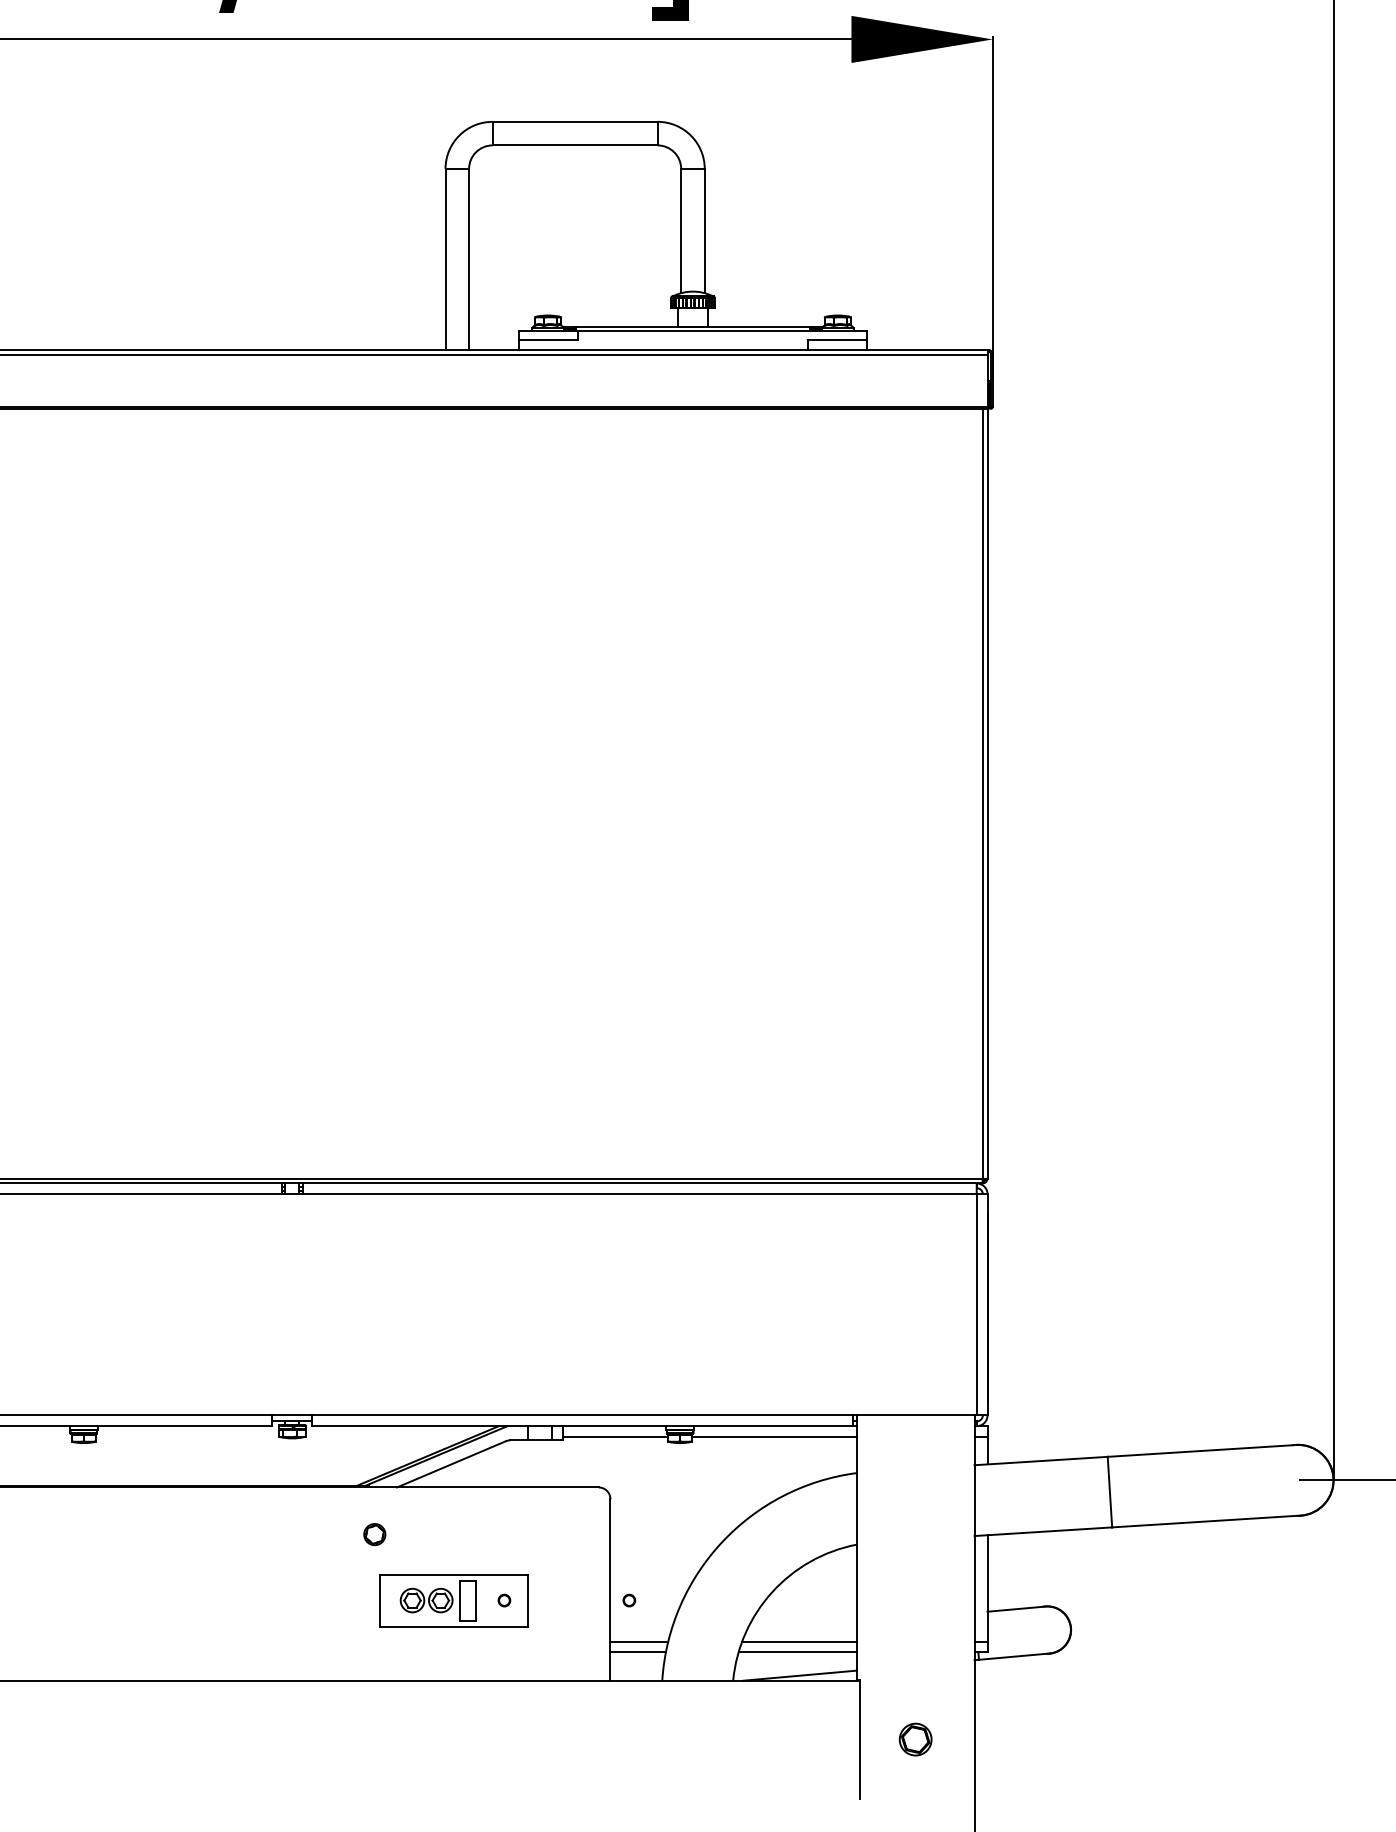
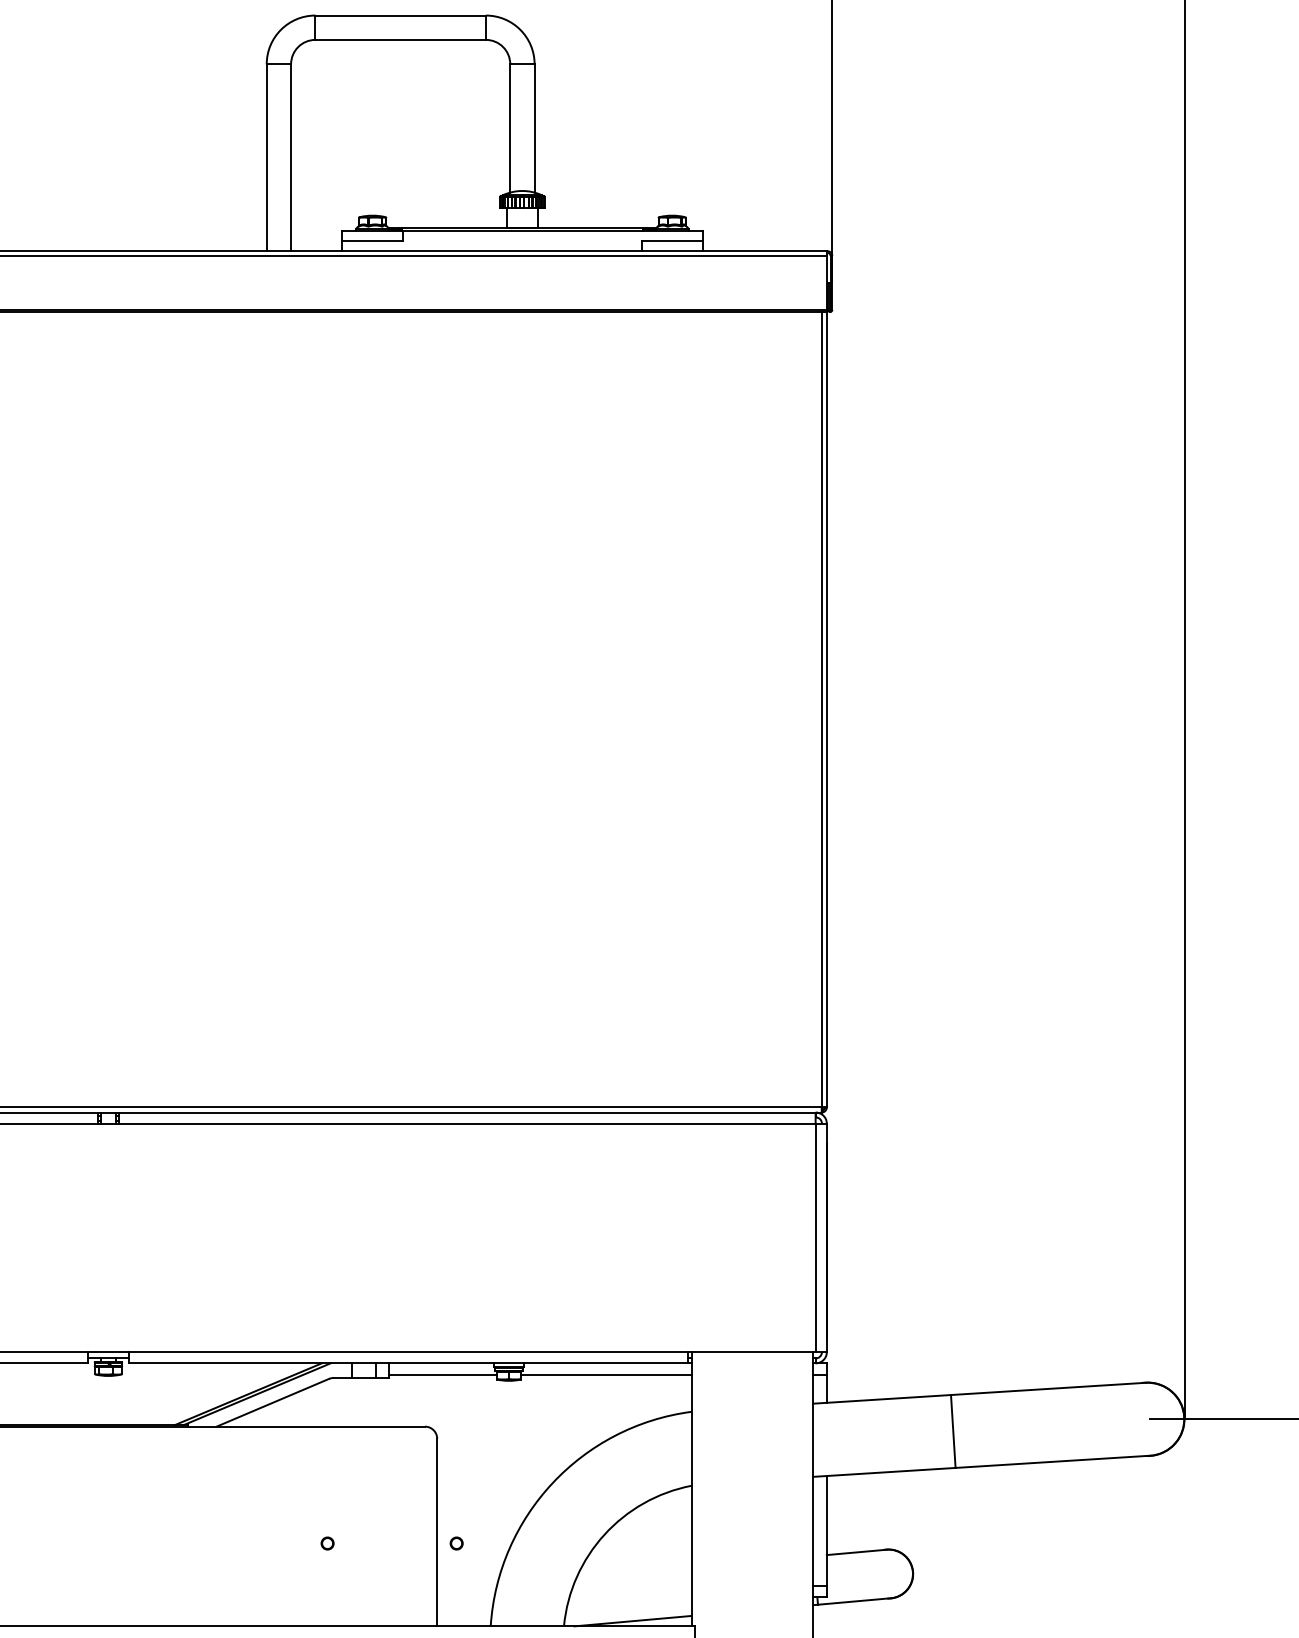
part: (374, 1534) -> (193, 1475), removed
part: (453, 1600) -> (274, 1543), removed
line: (639, 1641) -> (467, 1585), removed
line: (799, 1641) -> (632, 1585), removed
line: (637, 1652) -> (465, 1597), removed
line: (797, 1652) -> (630, 1597), removed

